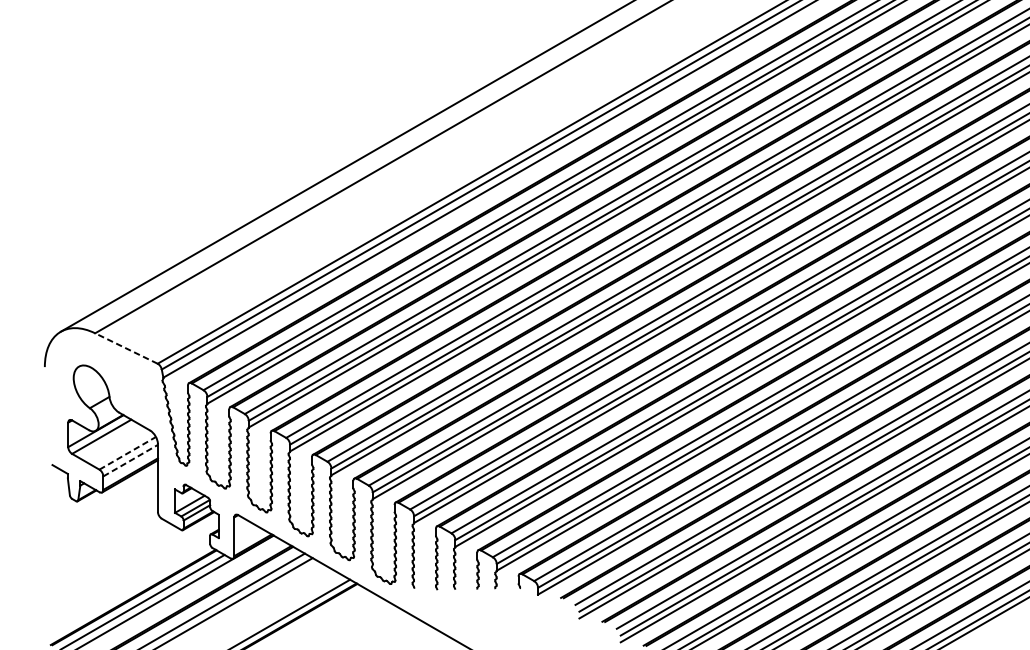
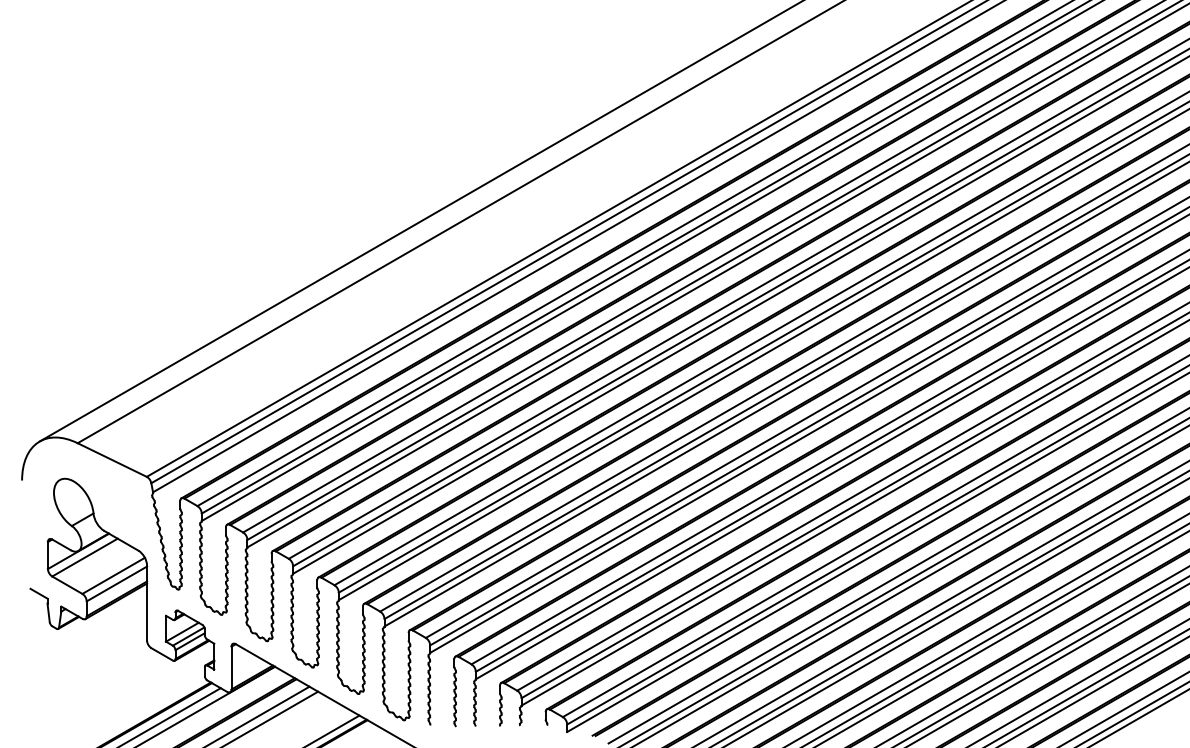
line: (125, 348) -> (111, 459), dashed -> solid
line: (128, 452) -> (114, 575), dashed -> solid
line: (130, 460) -> (116, 583), dashed -> solid

